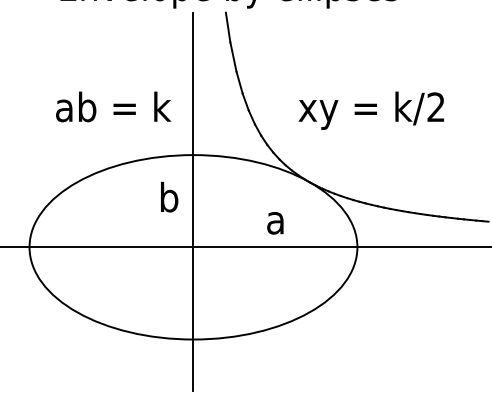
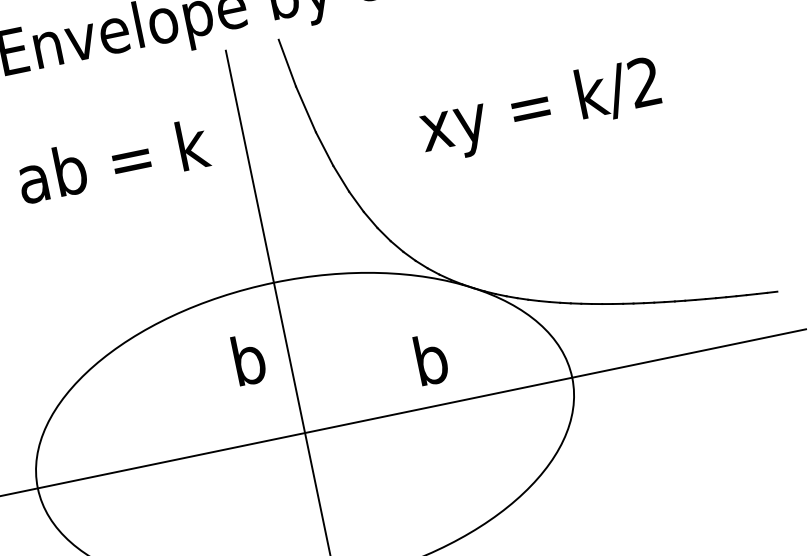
text: (113, 106) -> (112, 160), moved
text: (370, 110) -> (538, 109), moved
text: (276, 219) -> (430, 359), a -> b

